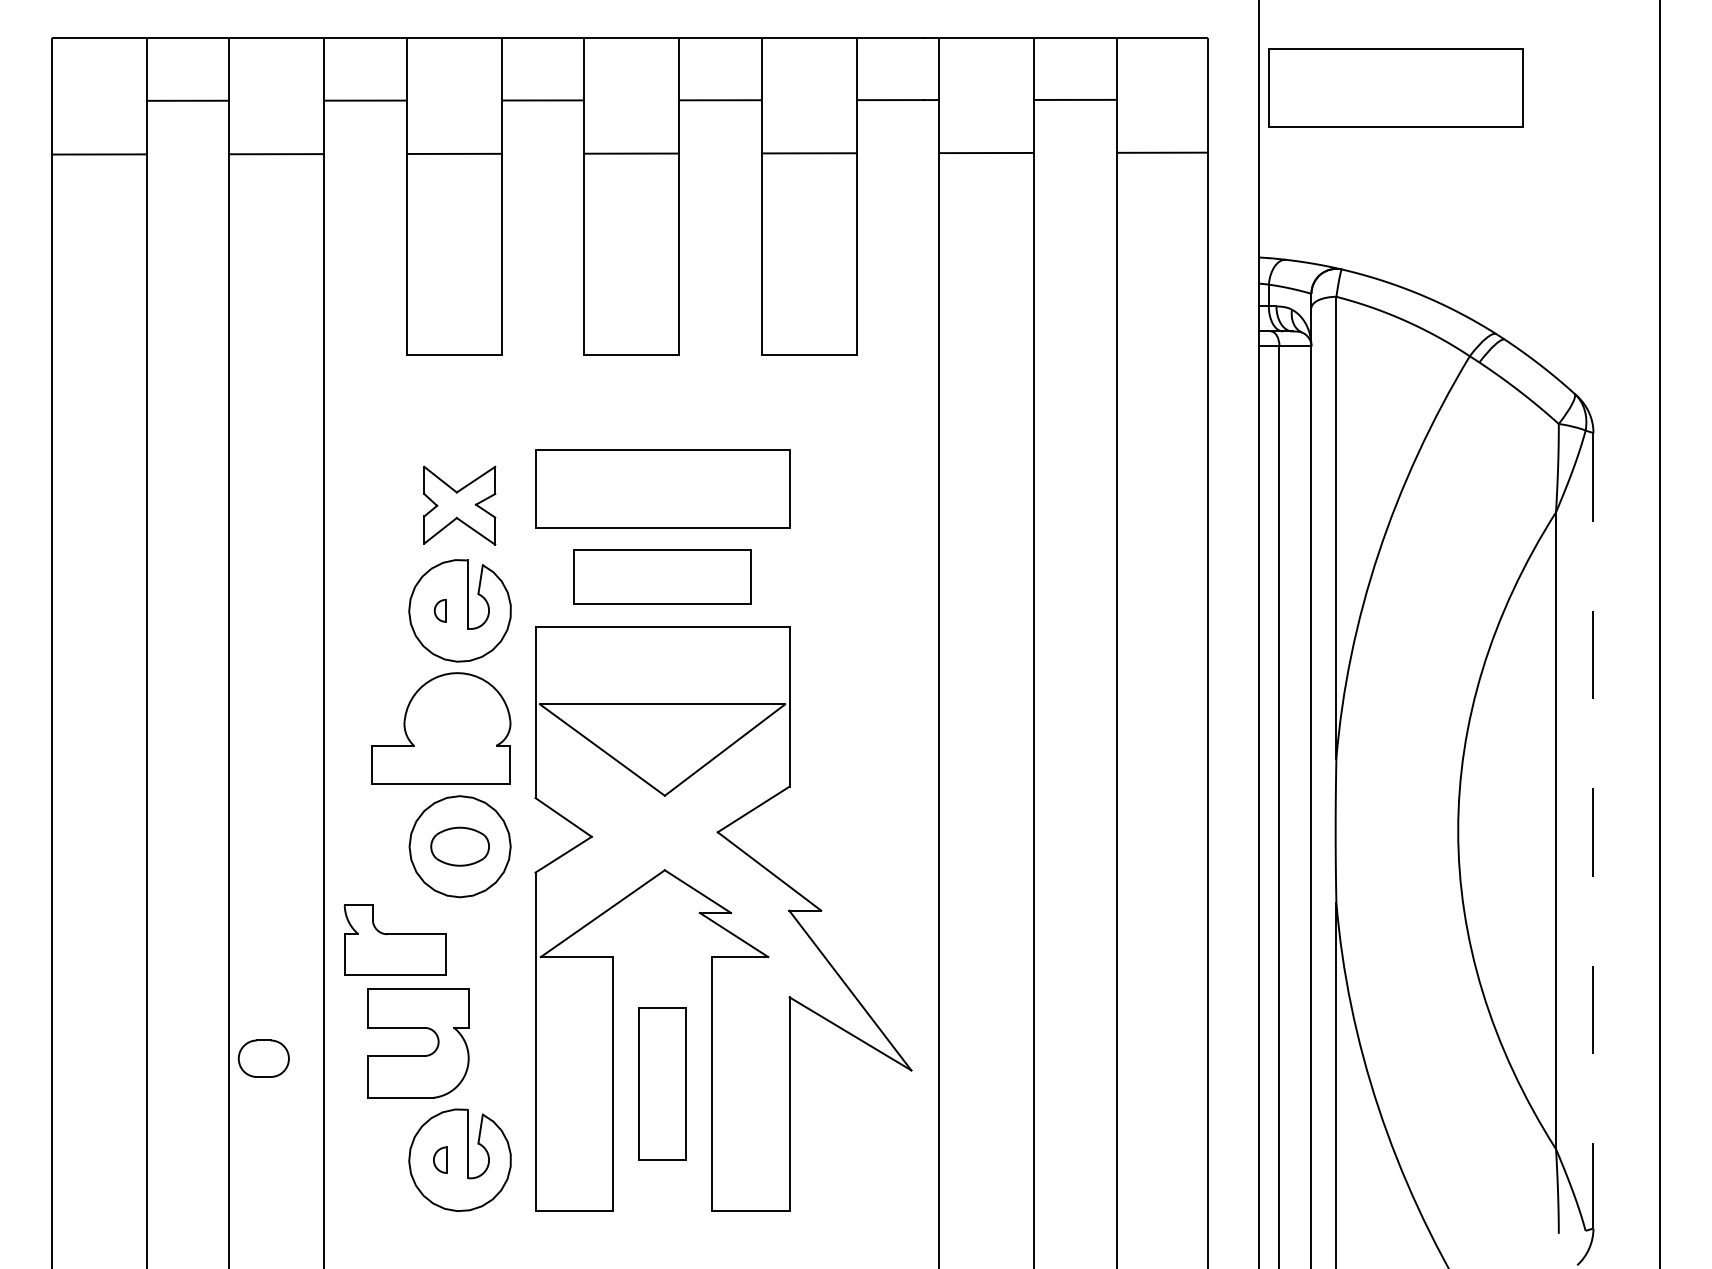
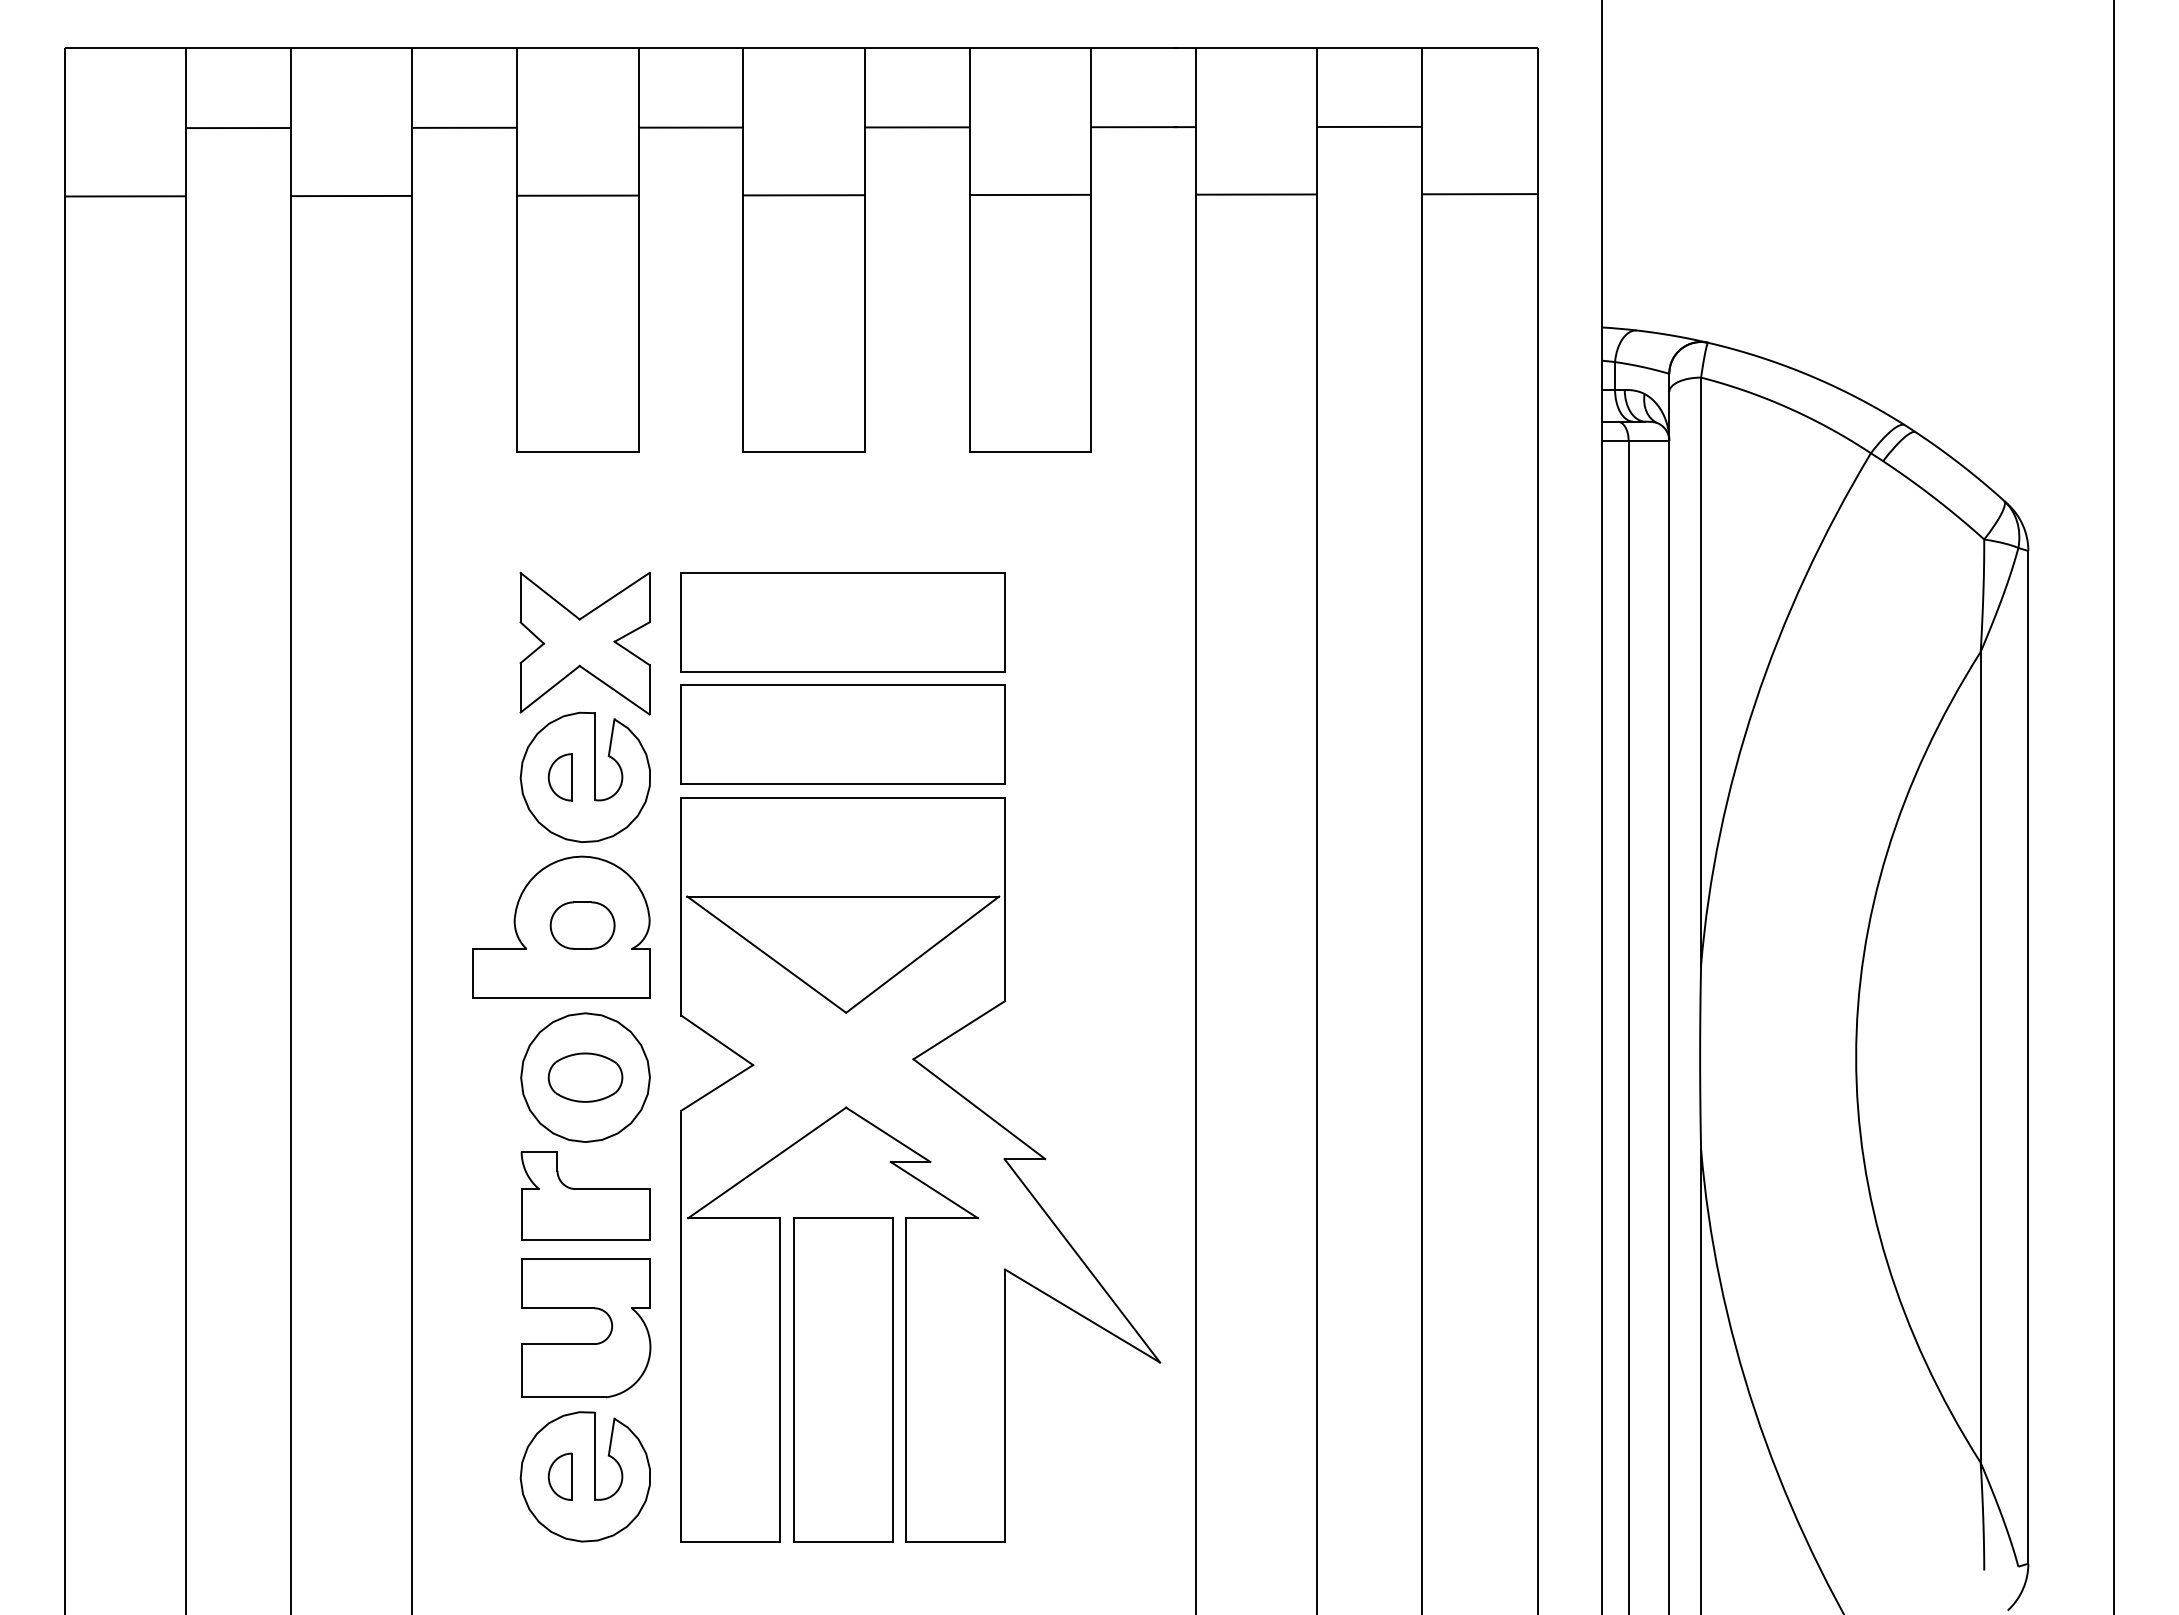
part: (1395, 87) -> (1776, 111), removed
part: (459, 505) -> (584, 643), size x1.43
part: (661, 577) -> (842, 734), size x1.43
part: (439, 610) -> (559, 777), size x1.67
line: (1593, 830) -> (2028, 1057), dashed -> solid
part: (394, 939) -> (585, 1195), moved
part: (418, 1055) -> (586, 1343), moved
part: (263, 1058) -> (582, 925), moved
part: (662, 1083) -> (843, 1379), size x1.67
part: (439, 1159) -> (559, 1476), size x1.43

